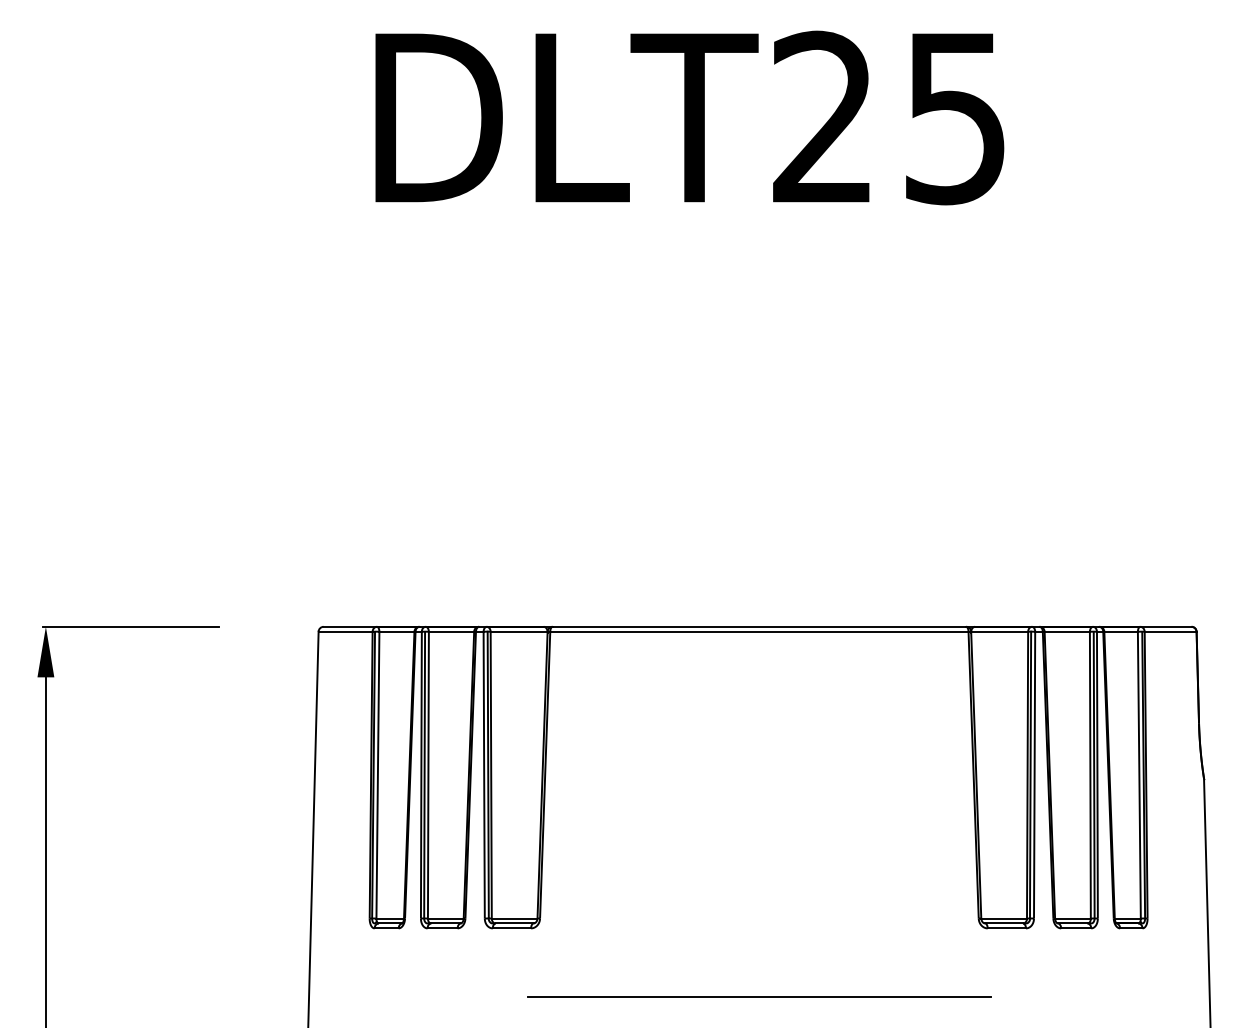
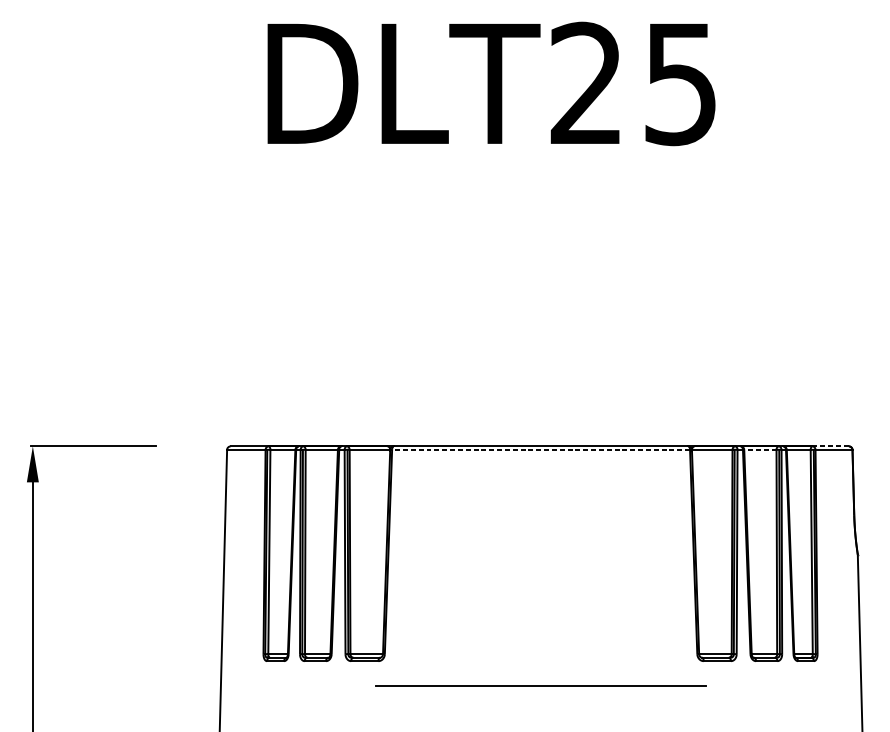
line: (1165, 626) -> (830, 446), solid -> dashed
line: (758, 631) -> (540, 449), solid -> dashed
line: (1067, 631) -> (760, 449), solid -> dashed
line: (759, 996) -> (541, 685), moved

